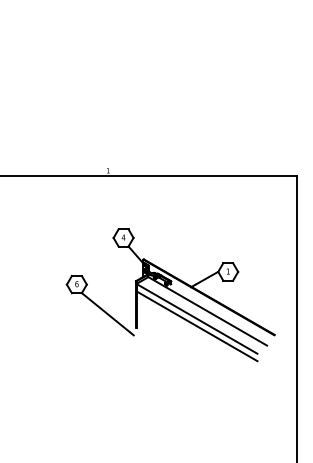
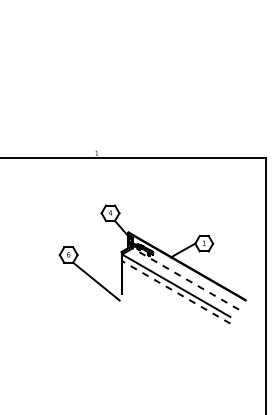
line: (207, 310) -> (185, 278), solid -> dashed
line: (197, 326) -> (176, 292), solid -> dashed

